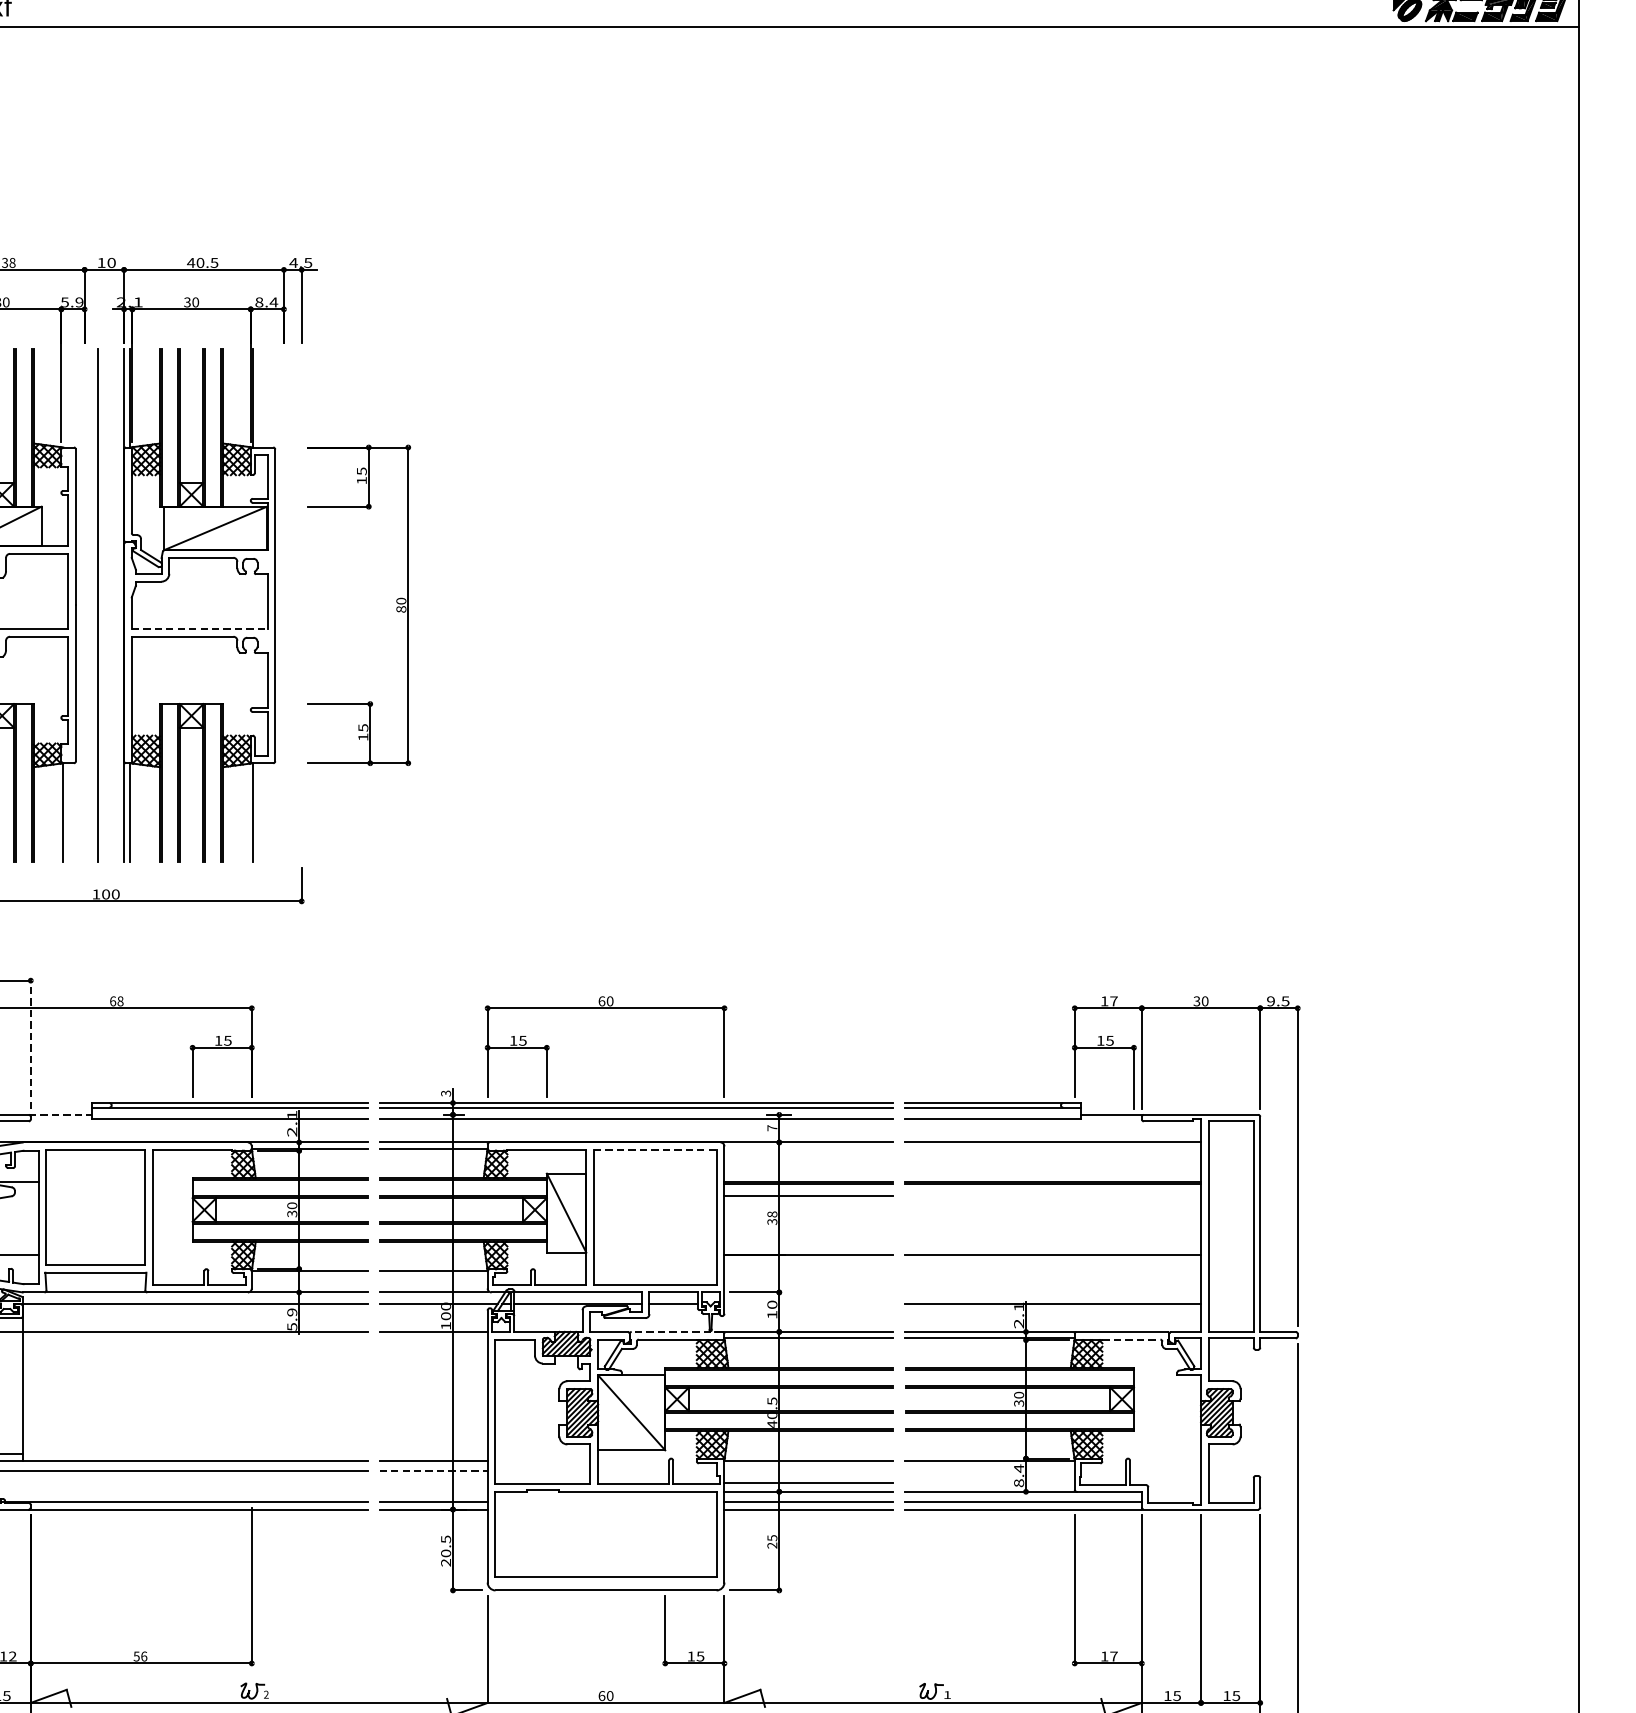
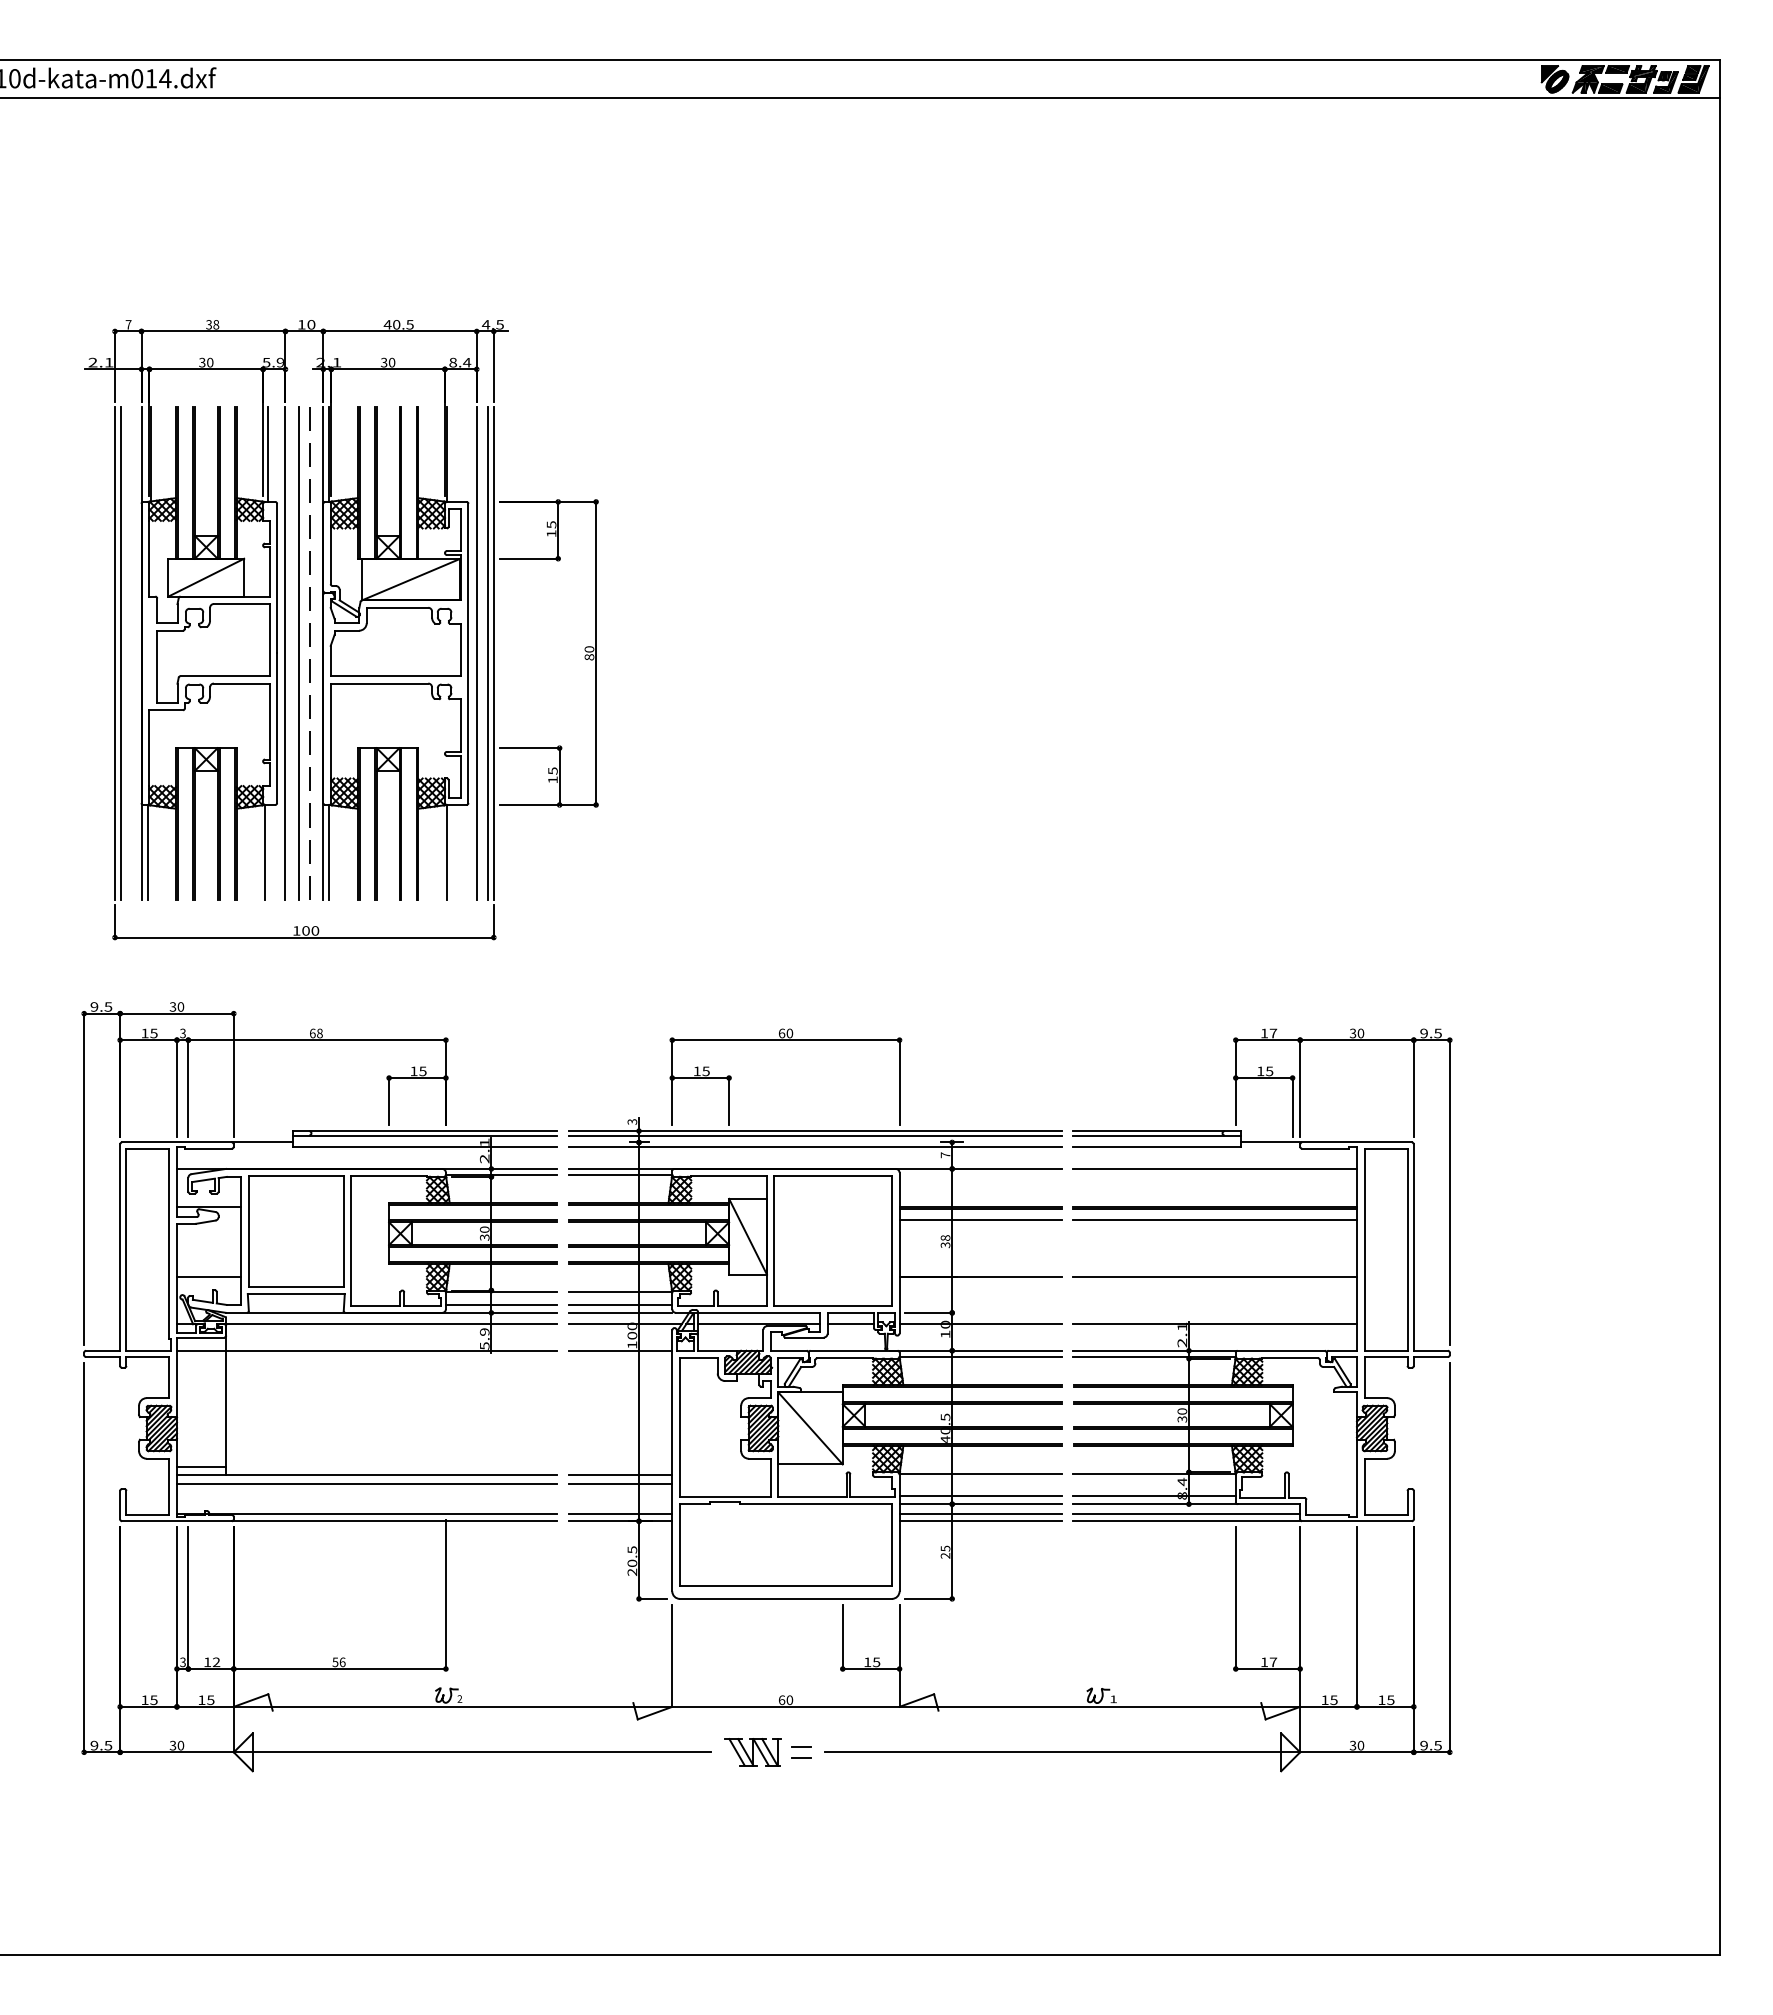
line: (66, 398) -> (268, 454), added
line: (84, 605) -> (285, 653), added
line: (283, 605) -> (476, 653), added
line: (295, 605) -> (487, 653), added
line: (301, 605) -> (493, 653), added
line: (109, 611) -> (309, 659), added
line: (200, 629) -> (396, 676), dashed -> solid
line: (30, 1045) -> (233, 1075), dashed -> solid
line: (60, 1114) -> (262, 1142), dashed -> solid
line: (655, 1150) -> (833, 1176), dashed -> solid
line: (1052, 1196) -> (1214, 1220), added
line: (309, 1283) -> (501, 1304), added
line: (433, 1283) -> (620, 1304), added
line: (808, 1304) -> (980, 1324), added
line: (677, 1331) -> (854, 1350), dashed -> solid
line: (1131, 1339) -> (1290, 1358), dashed -> solid
line: (433, 1470) -> (620, 1483), dashed -> solid
line: (989, 1482) -> (1153, 1495), added

